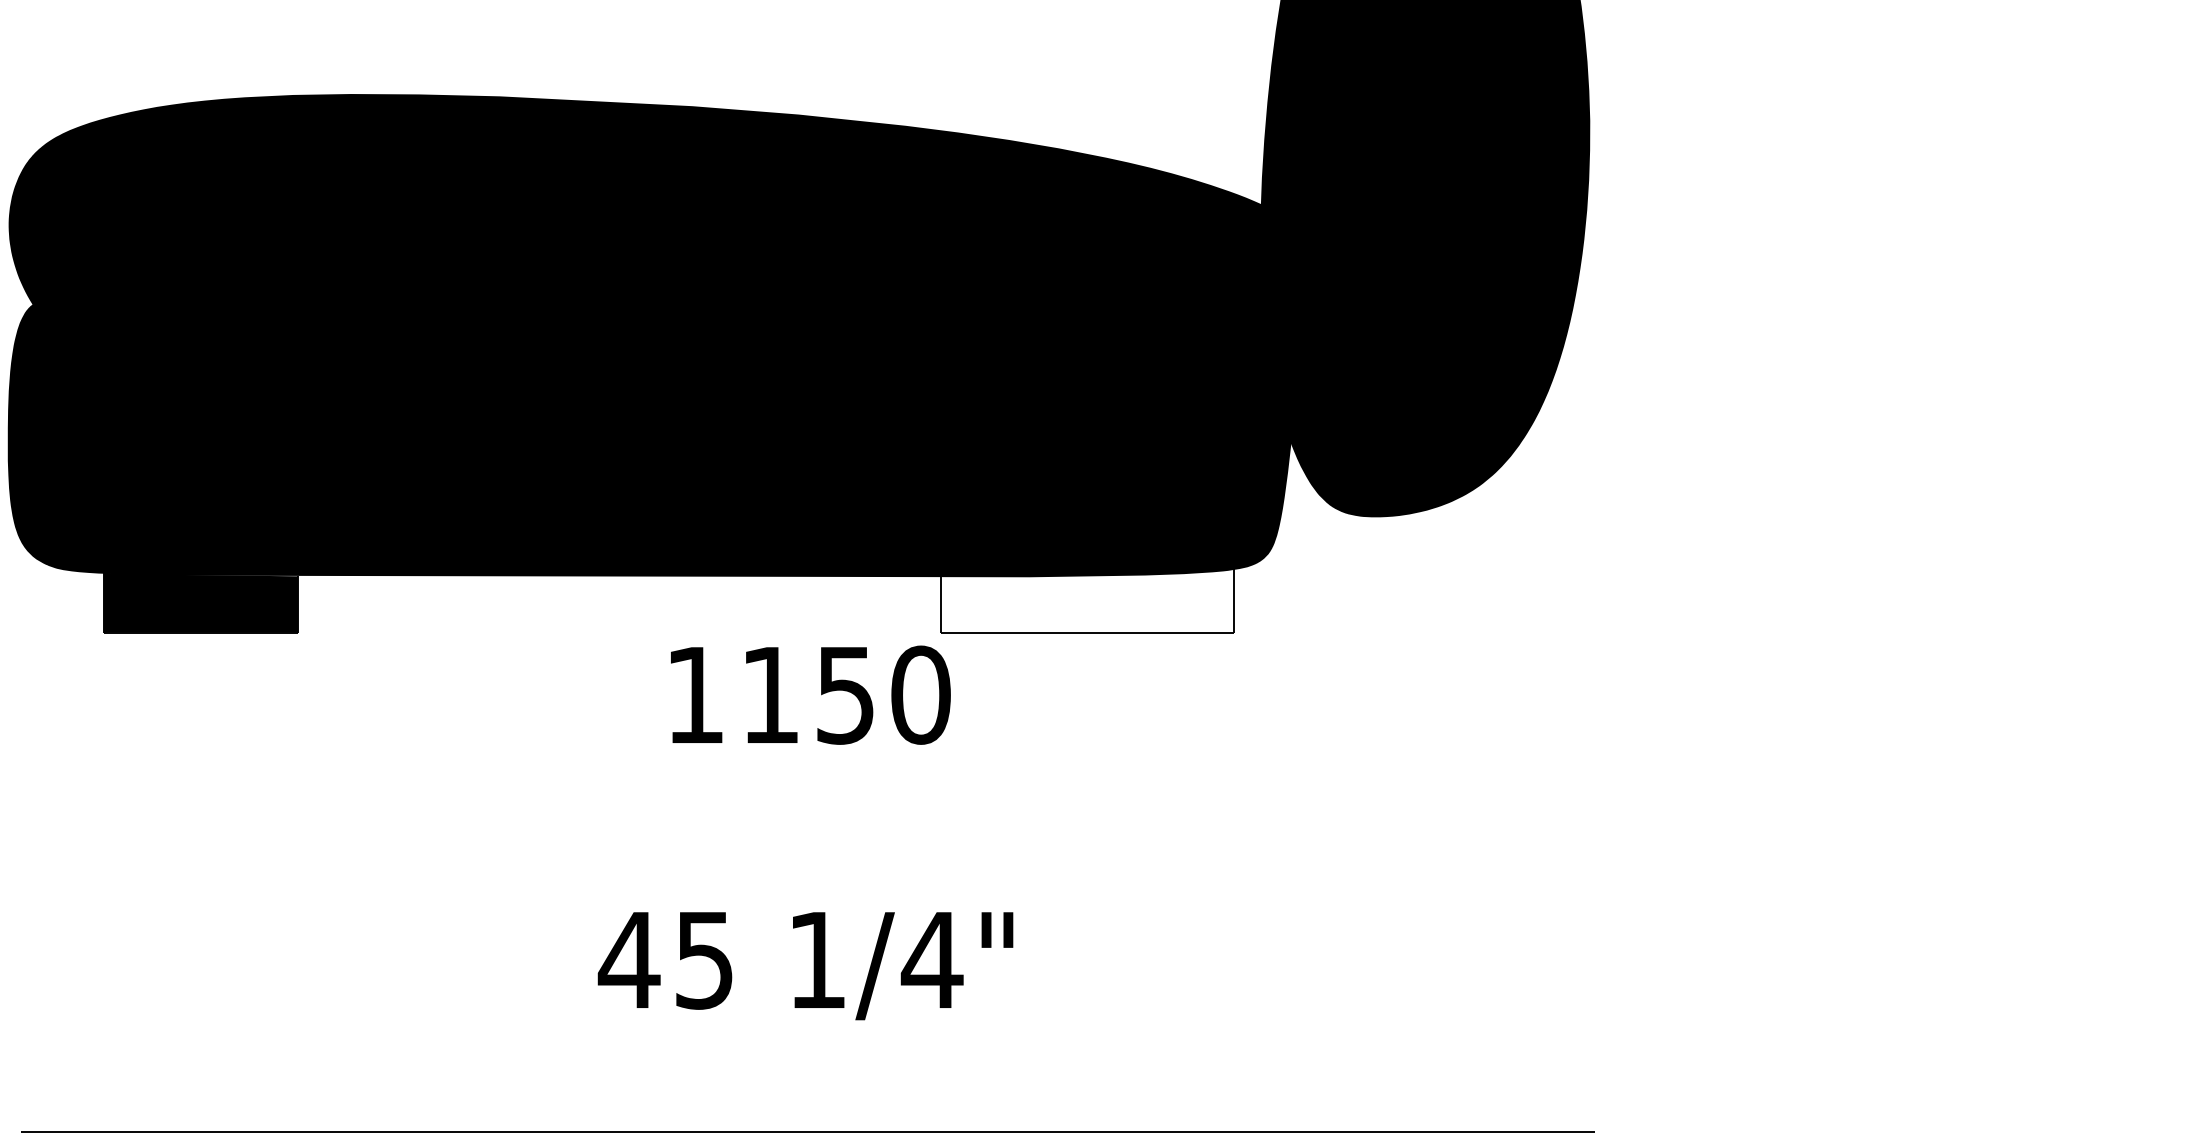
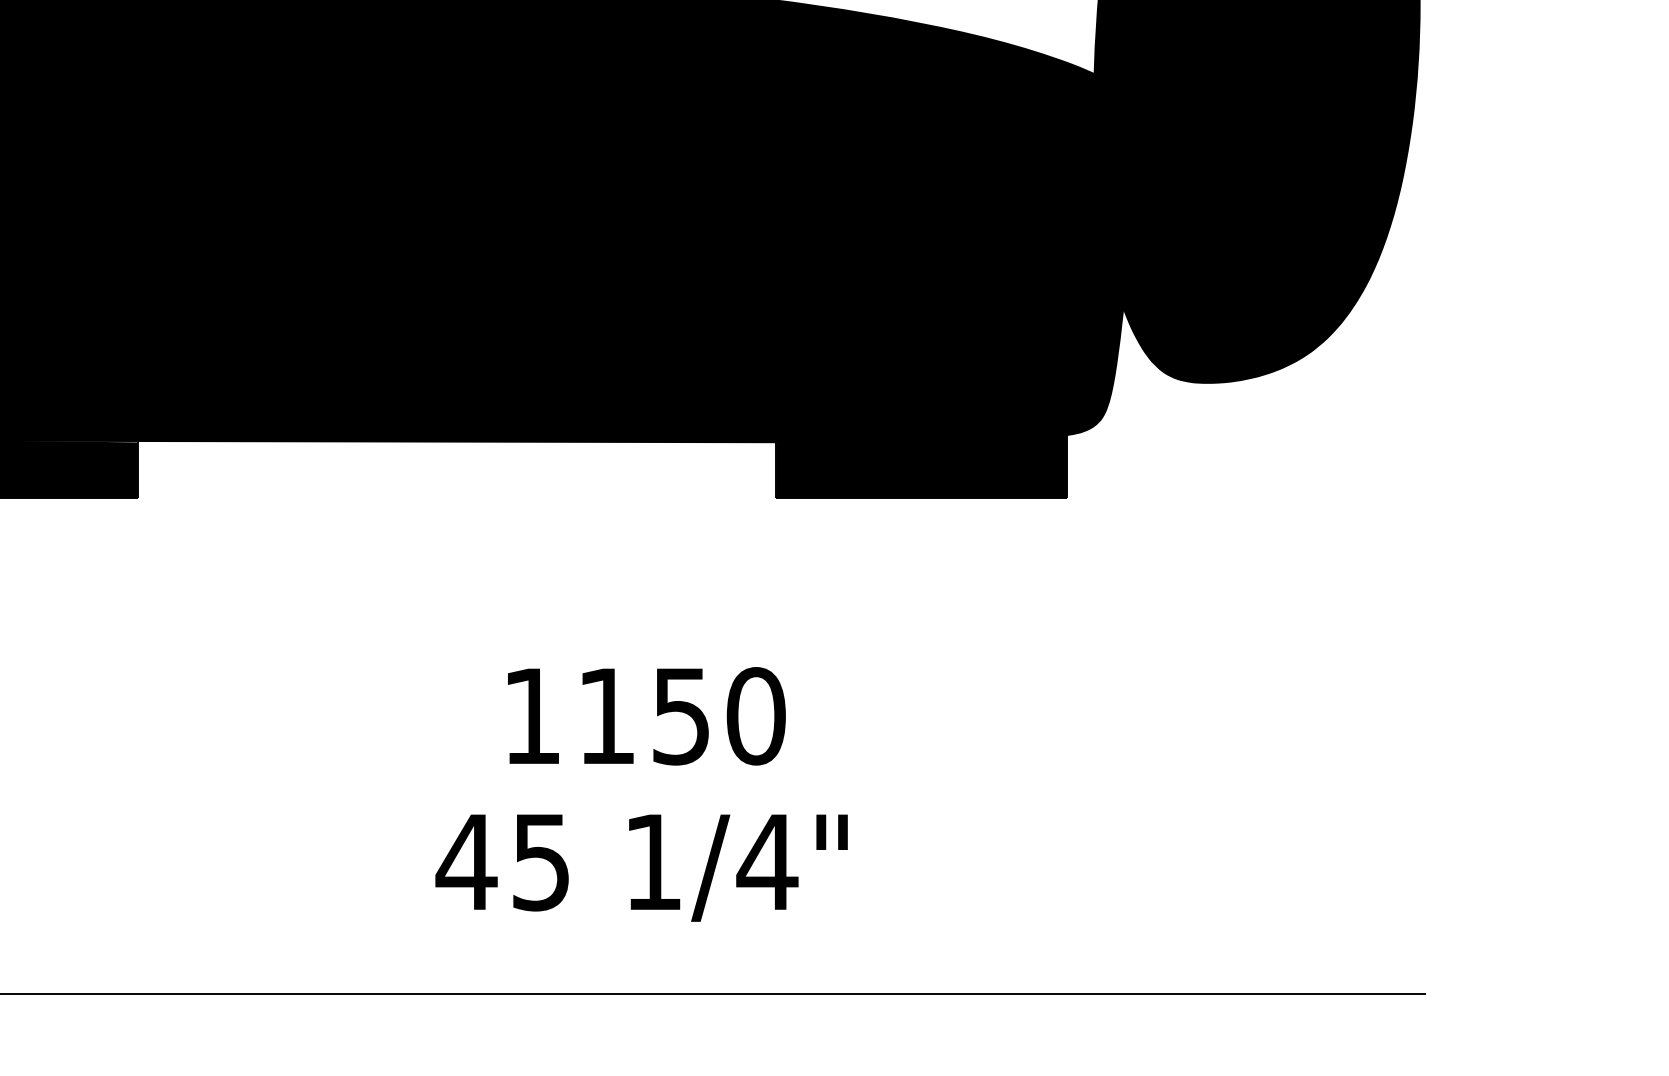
fill: (1087, 600) -> (921, 466), added
text: (810, 694) -> (646, 715), moved
text: (805, 966) -> (641, 868), moved

